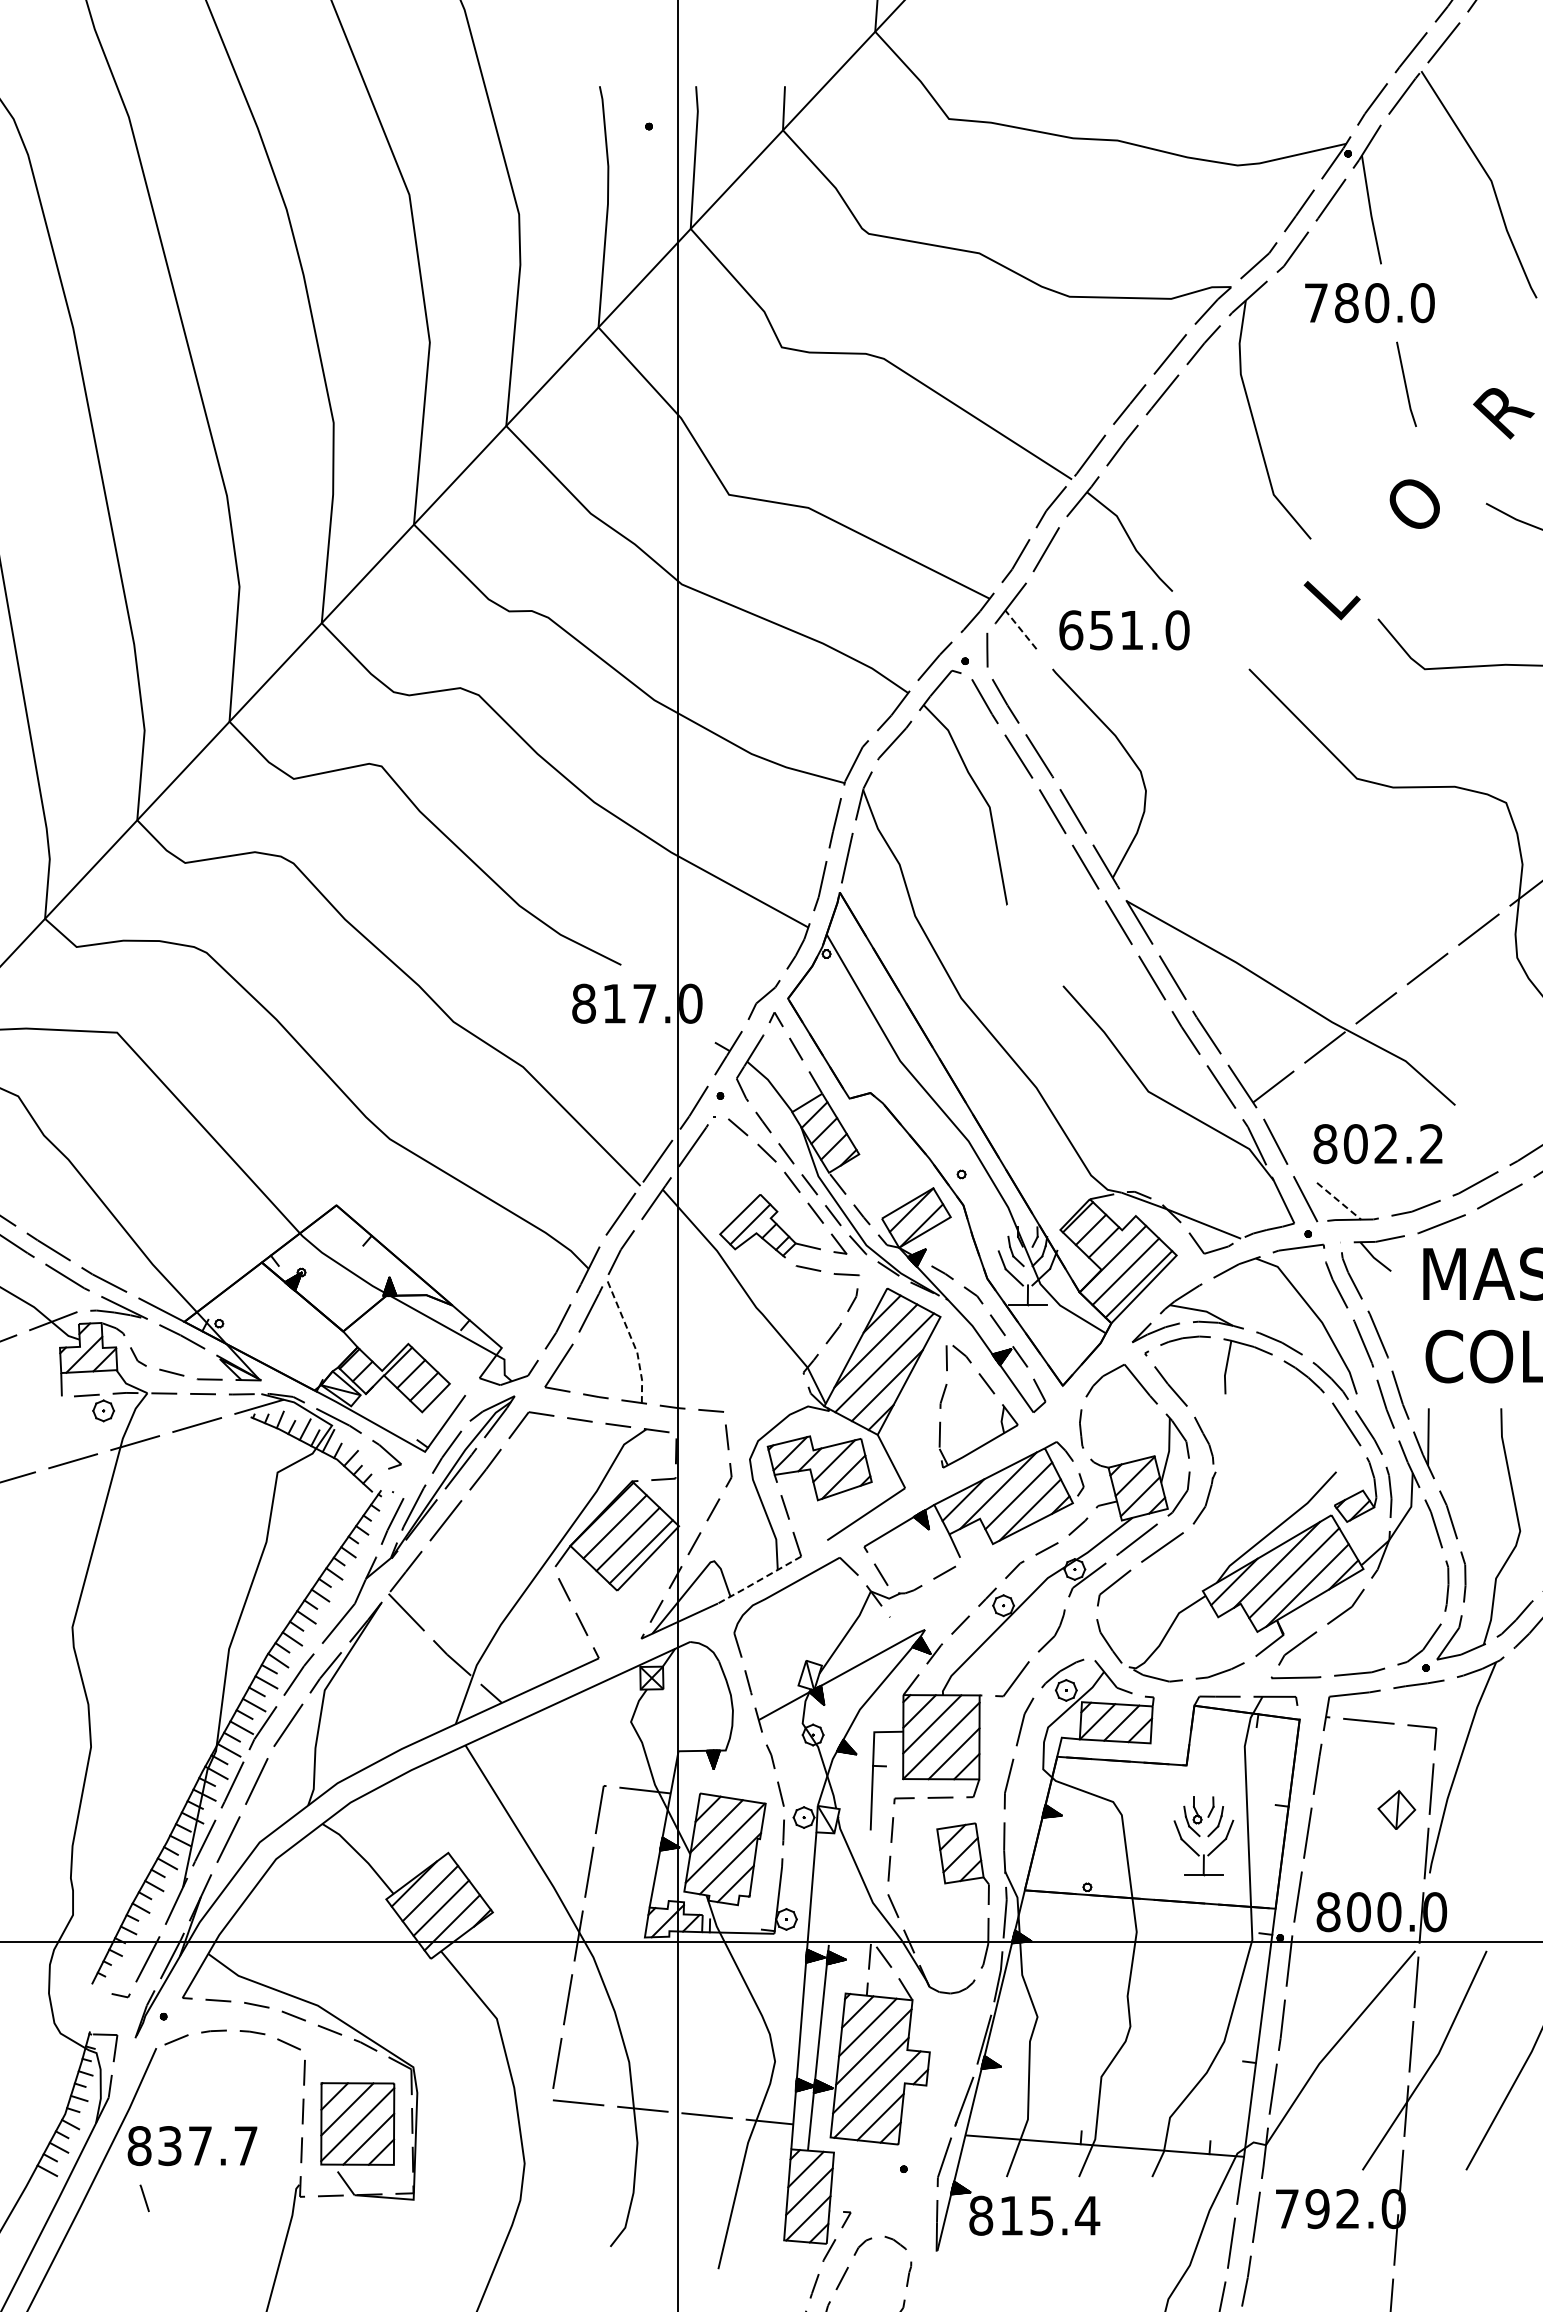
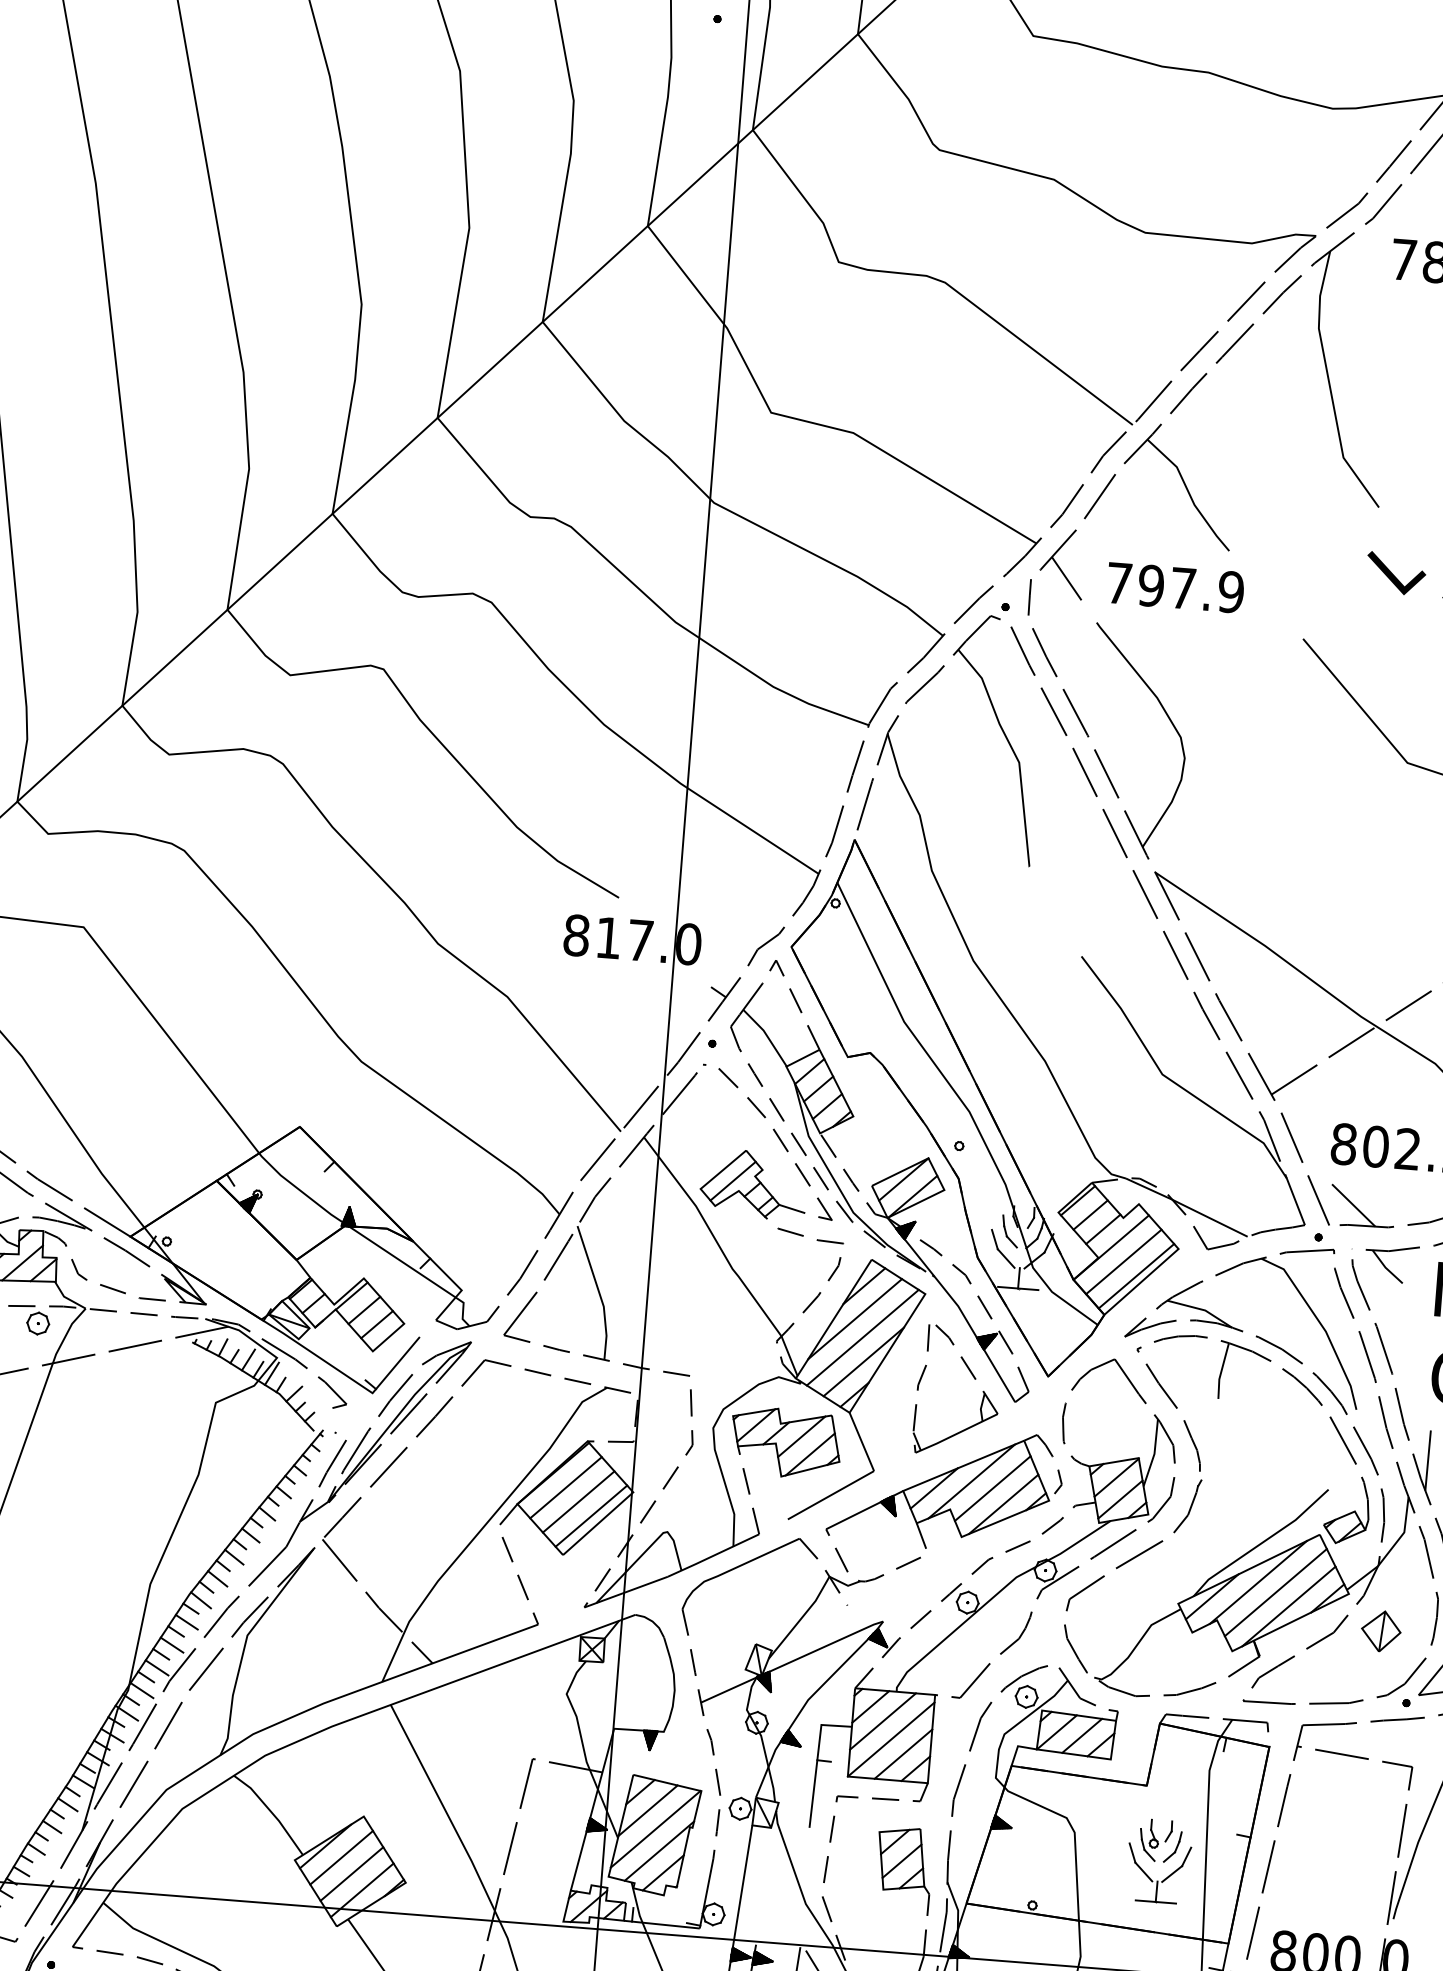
line: (1021, 629) -> (1067, 578), dashed -> solid
text: (1124, 630) -> (1175, 587), 651.0 -> 797.9
line: (1339, 1201) -> (1354, 1205), dashed -> solid
line: (632, 1340) -> (599, 1293), dashed -> solid
line: (758, 1580) -> (712, 1555), dashed -> solid
part: (1396, 1809) -> (1380, 1630), moved

